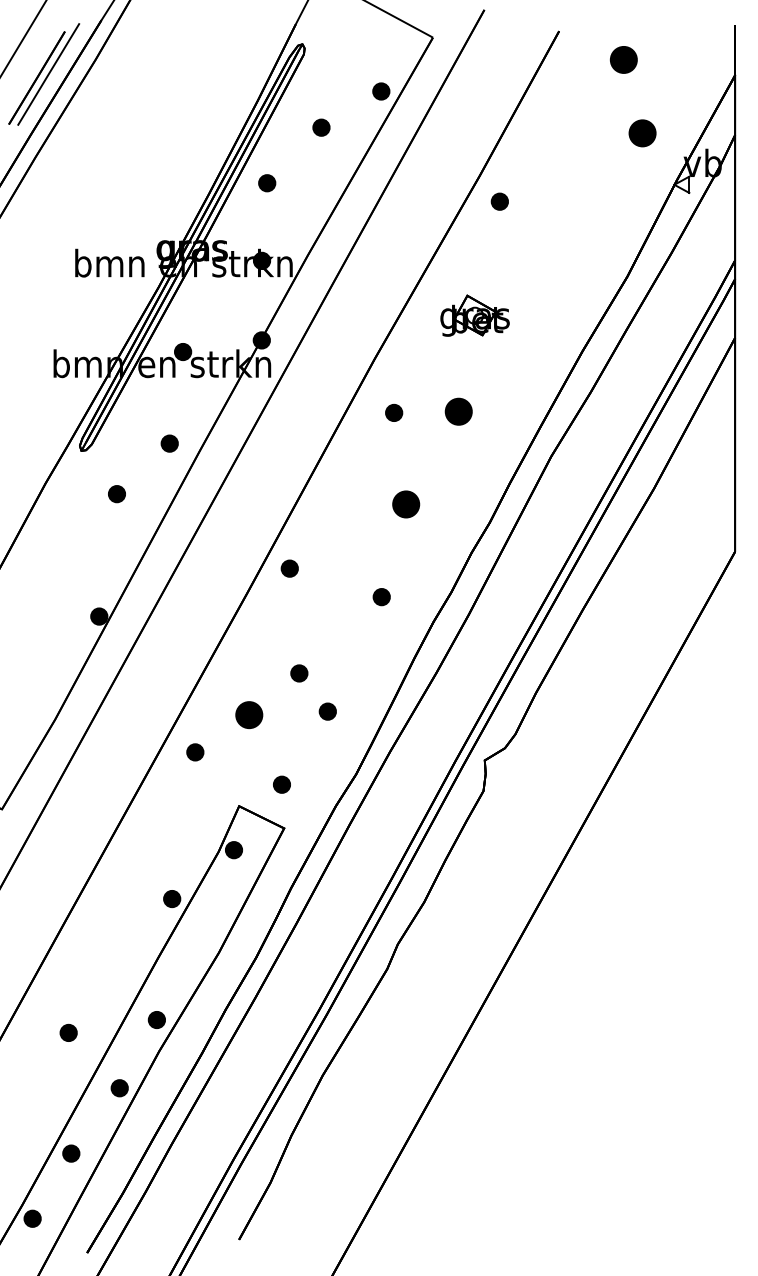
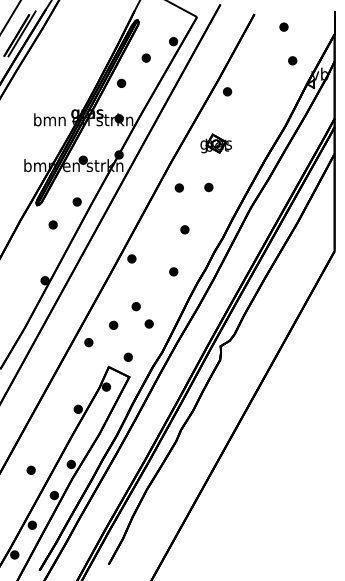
part: (622, 58) -> (283, 26), size x0.62
part: (642, 132) -> (292, 60), size x0.62
part: (458, 411) -> (208, 187), size x0.62
part: (405, 504) -> (184, 229), size x0.62
part: (249, 712) -> (113, 324), size x0.62

